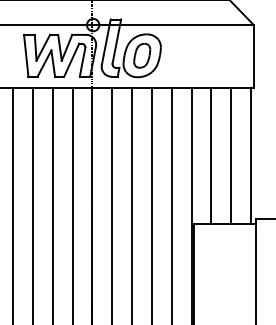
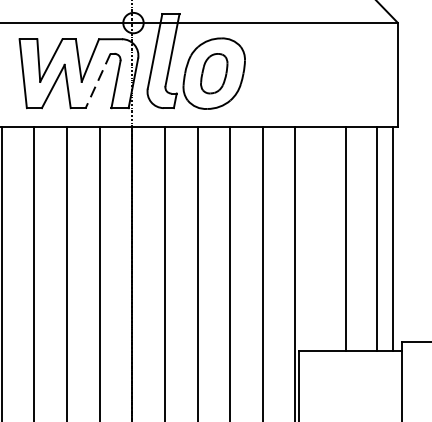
line: (71, 60) -> (97, 81), solid -> dashed
line: (211, 155) -> (346, 237), moved
line: (231, 155) -> (377, 237), moved

